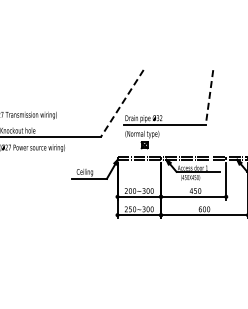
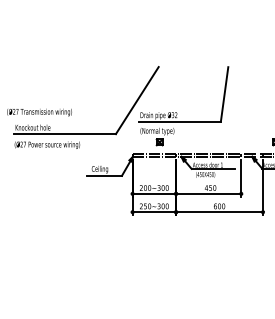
line: (209, 97) -> (224, 94), dashed -> solid
line: (122, 103) -> (137, 100), dashed -> solid

